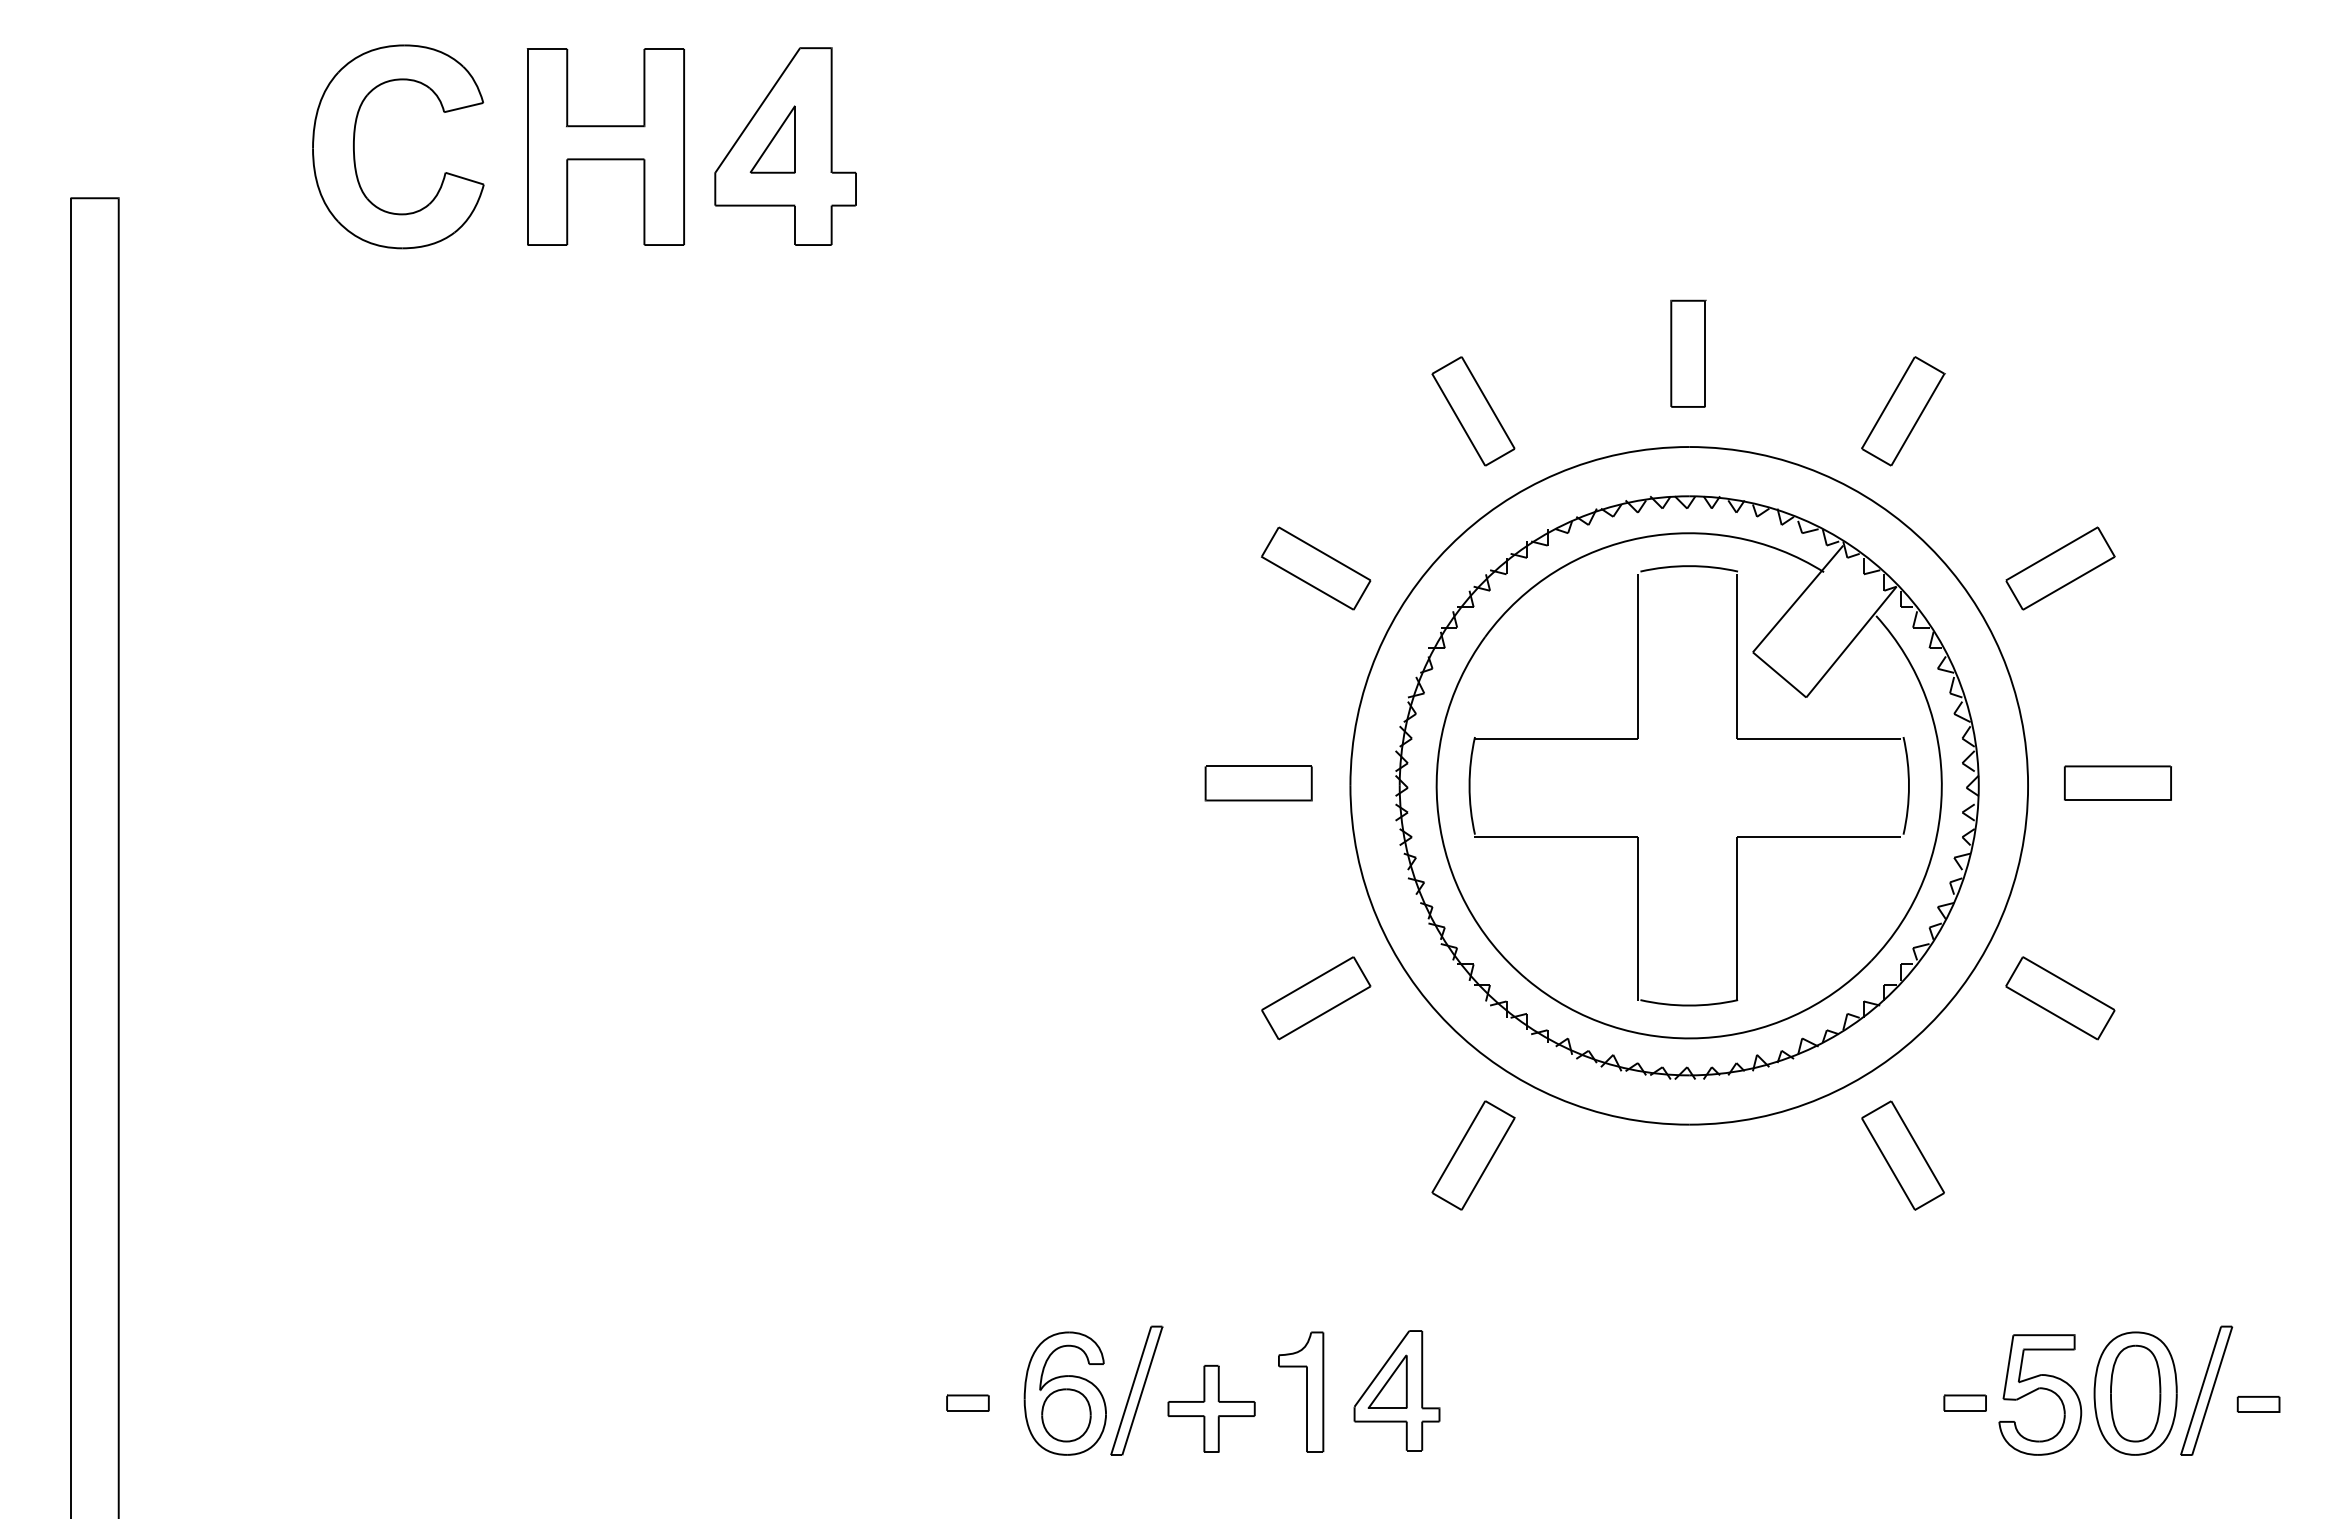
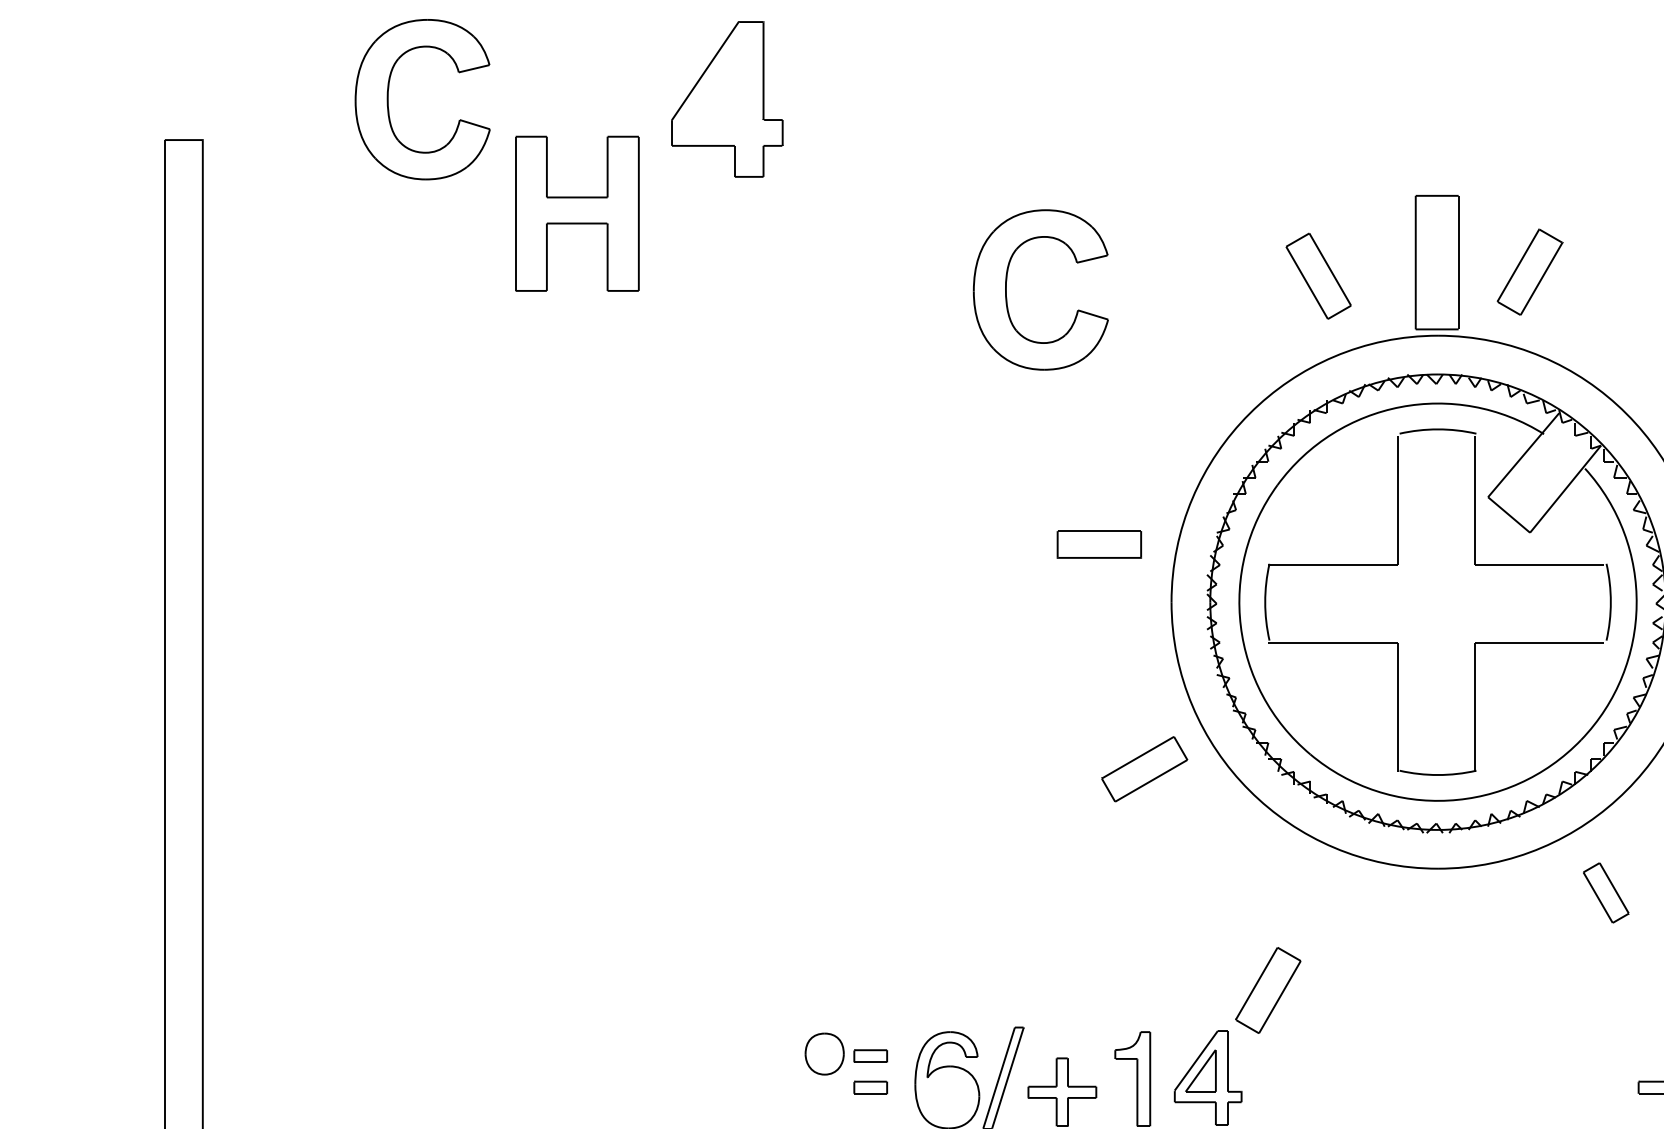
part: (772, 139) -> (716, 93), removed
part: (605, 146) -> (577, 213), moved
part: (1688, 353) -> (1437, 262), size x1.6
part: (1140, 388) -> (1006, 289), added
part: (1473, 411) -> (1318, 276), moved
part: (1903, 411) -> (1530, 272), moved
part: (1316, 568) -> (1144, 431), removed
part: (1258, 783) -> (1099, 544), moved
part: (1473, 1155) -> (1268, 990), moved
part: (1902, 1155) -> (1605, 892), size x0.7
part: (967, 1362) -> (870, 1055), added
part: (1066, 1415) -> (824, 1054), moved

